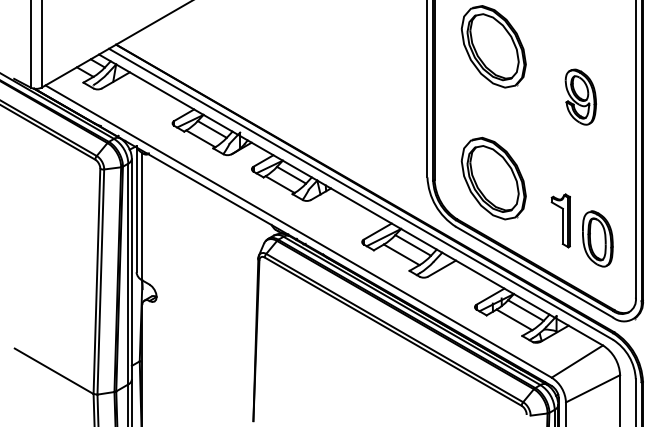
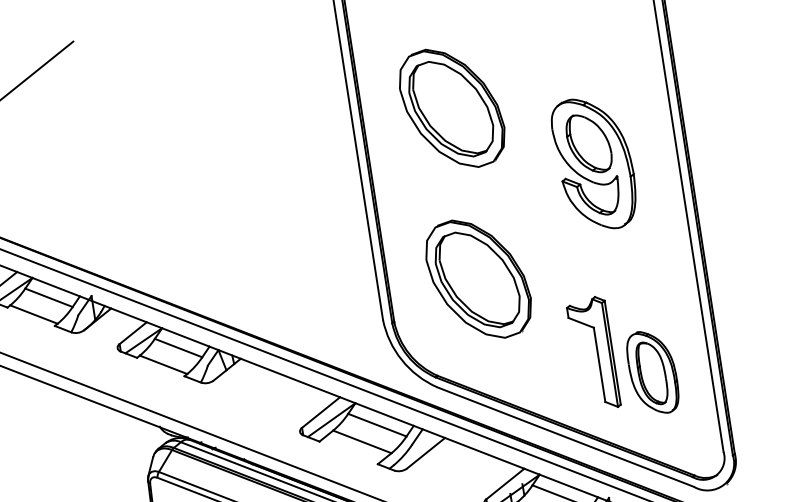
part: (580, 96) -> (593, 162), size x1.6
part: (493, 178) -> (478, 279), moved
part: (560, 220) -> (592, 353), size x1.4

